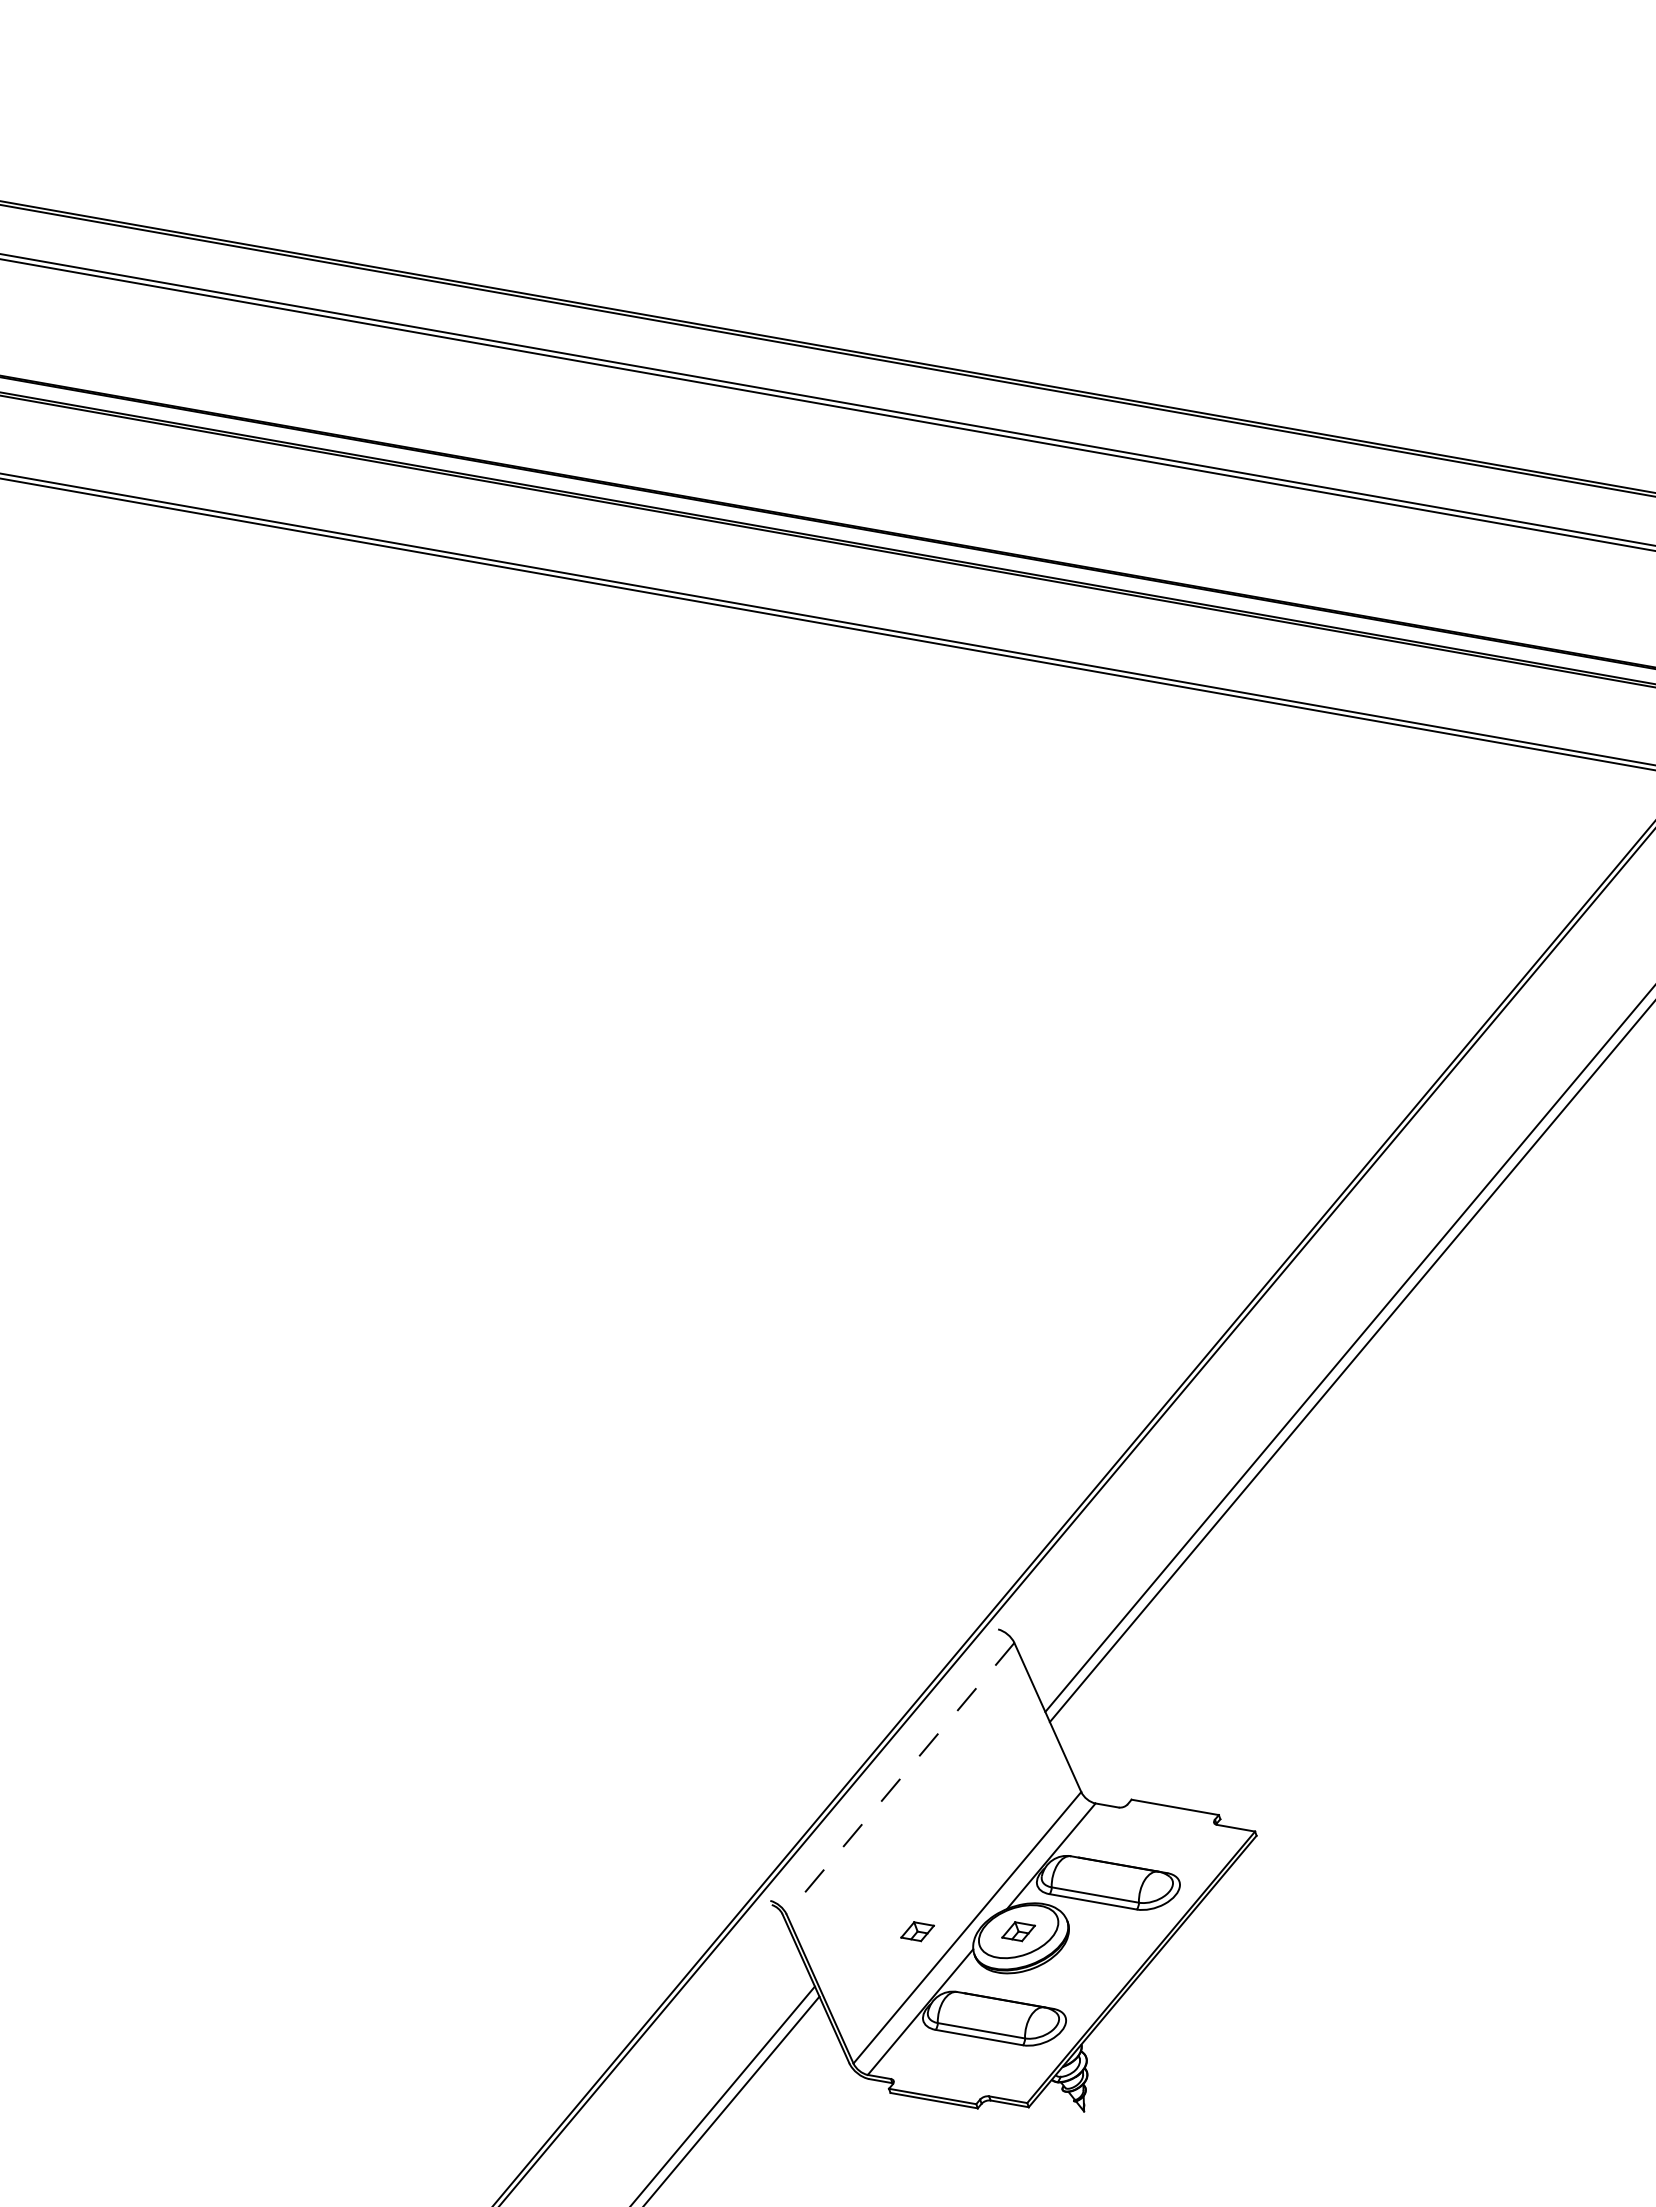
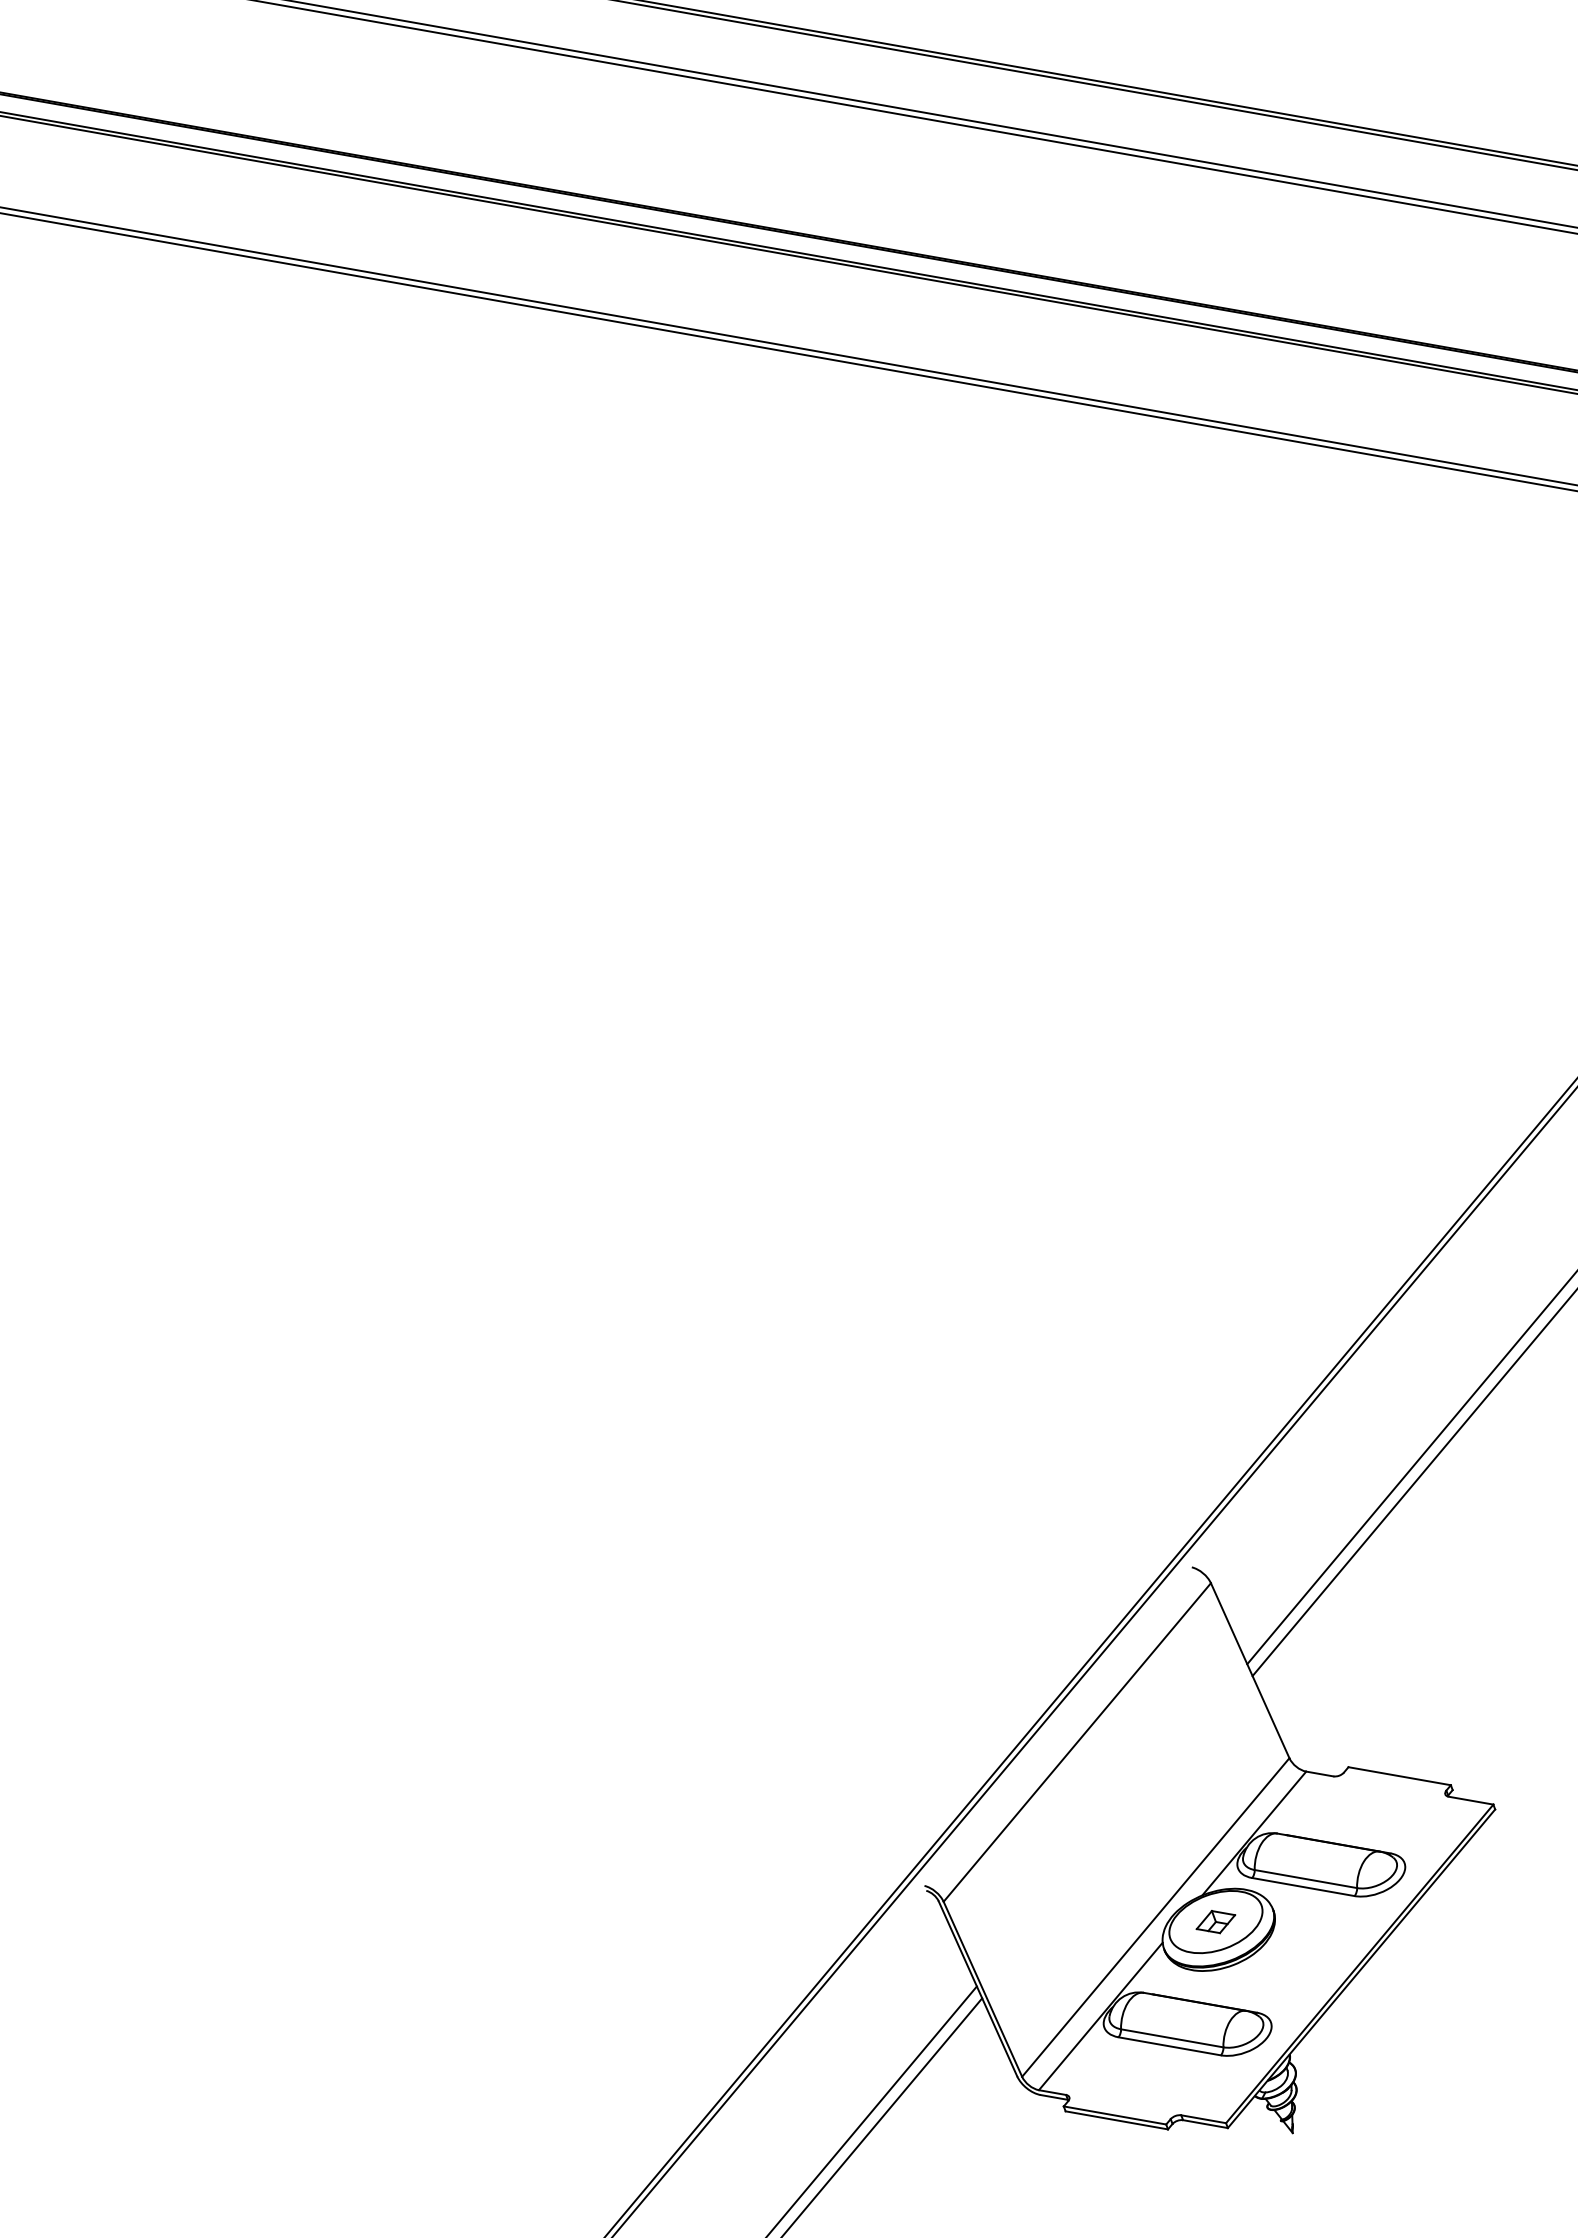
line: (900, 1779) -> (1077, 1743), dashed -> solid
part: (917, 1931) -> (1097, 1921), removed

